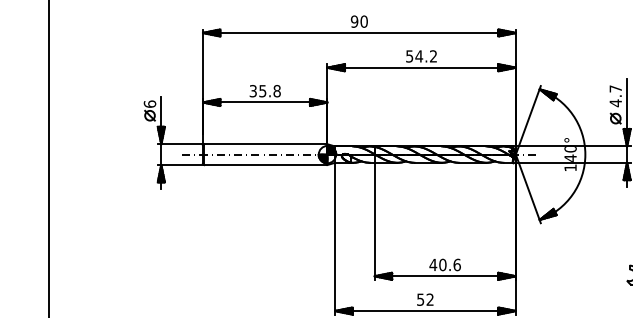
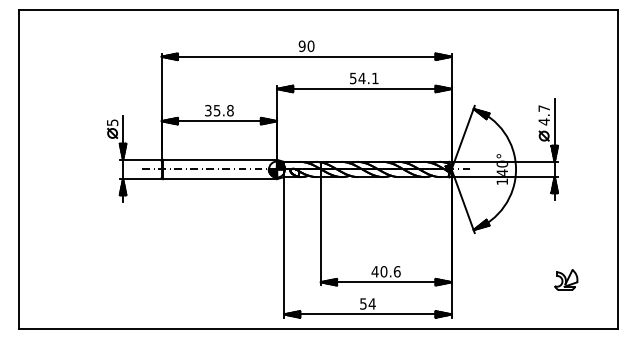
text: (433, 56) -> (375, 78), 54.2 -> 54.1
text: (149, 103) -> (112, 122), 6 -> 5
text: (429, 299) -> (371, 303), 52 -> 54

